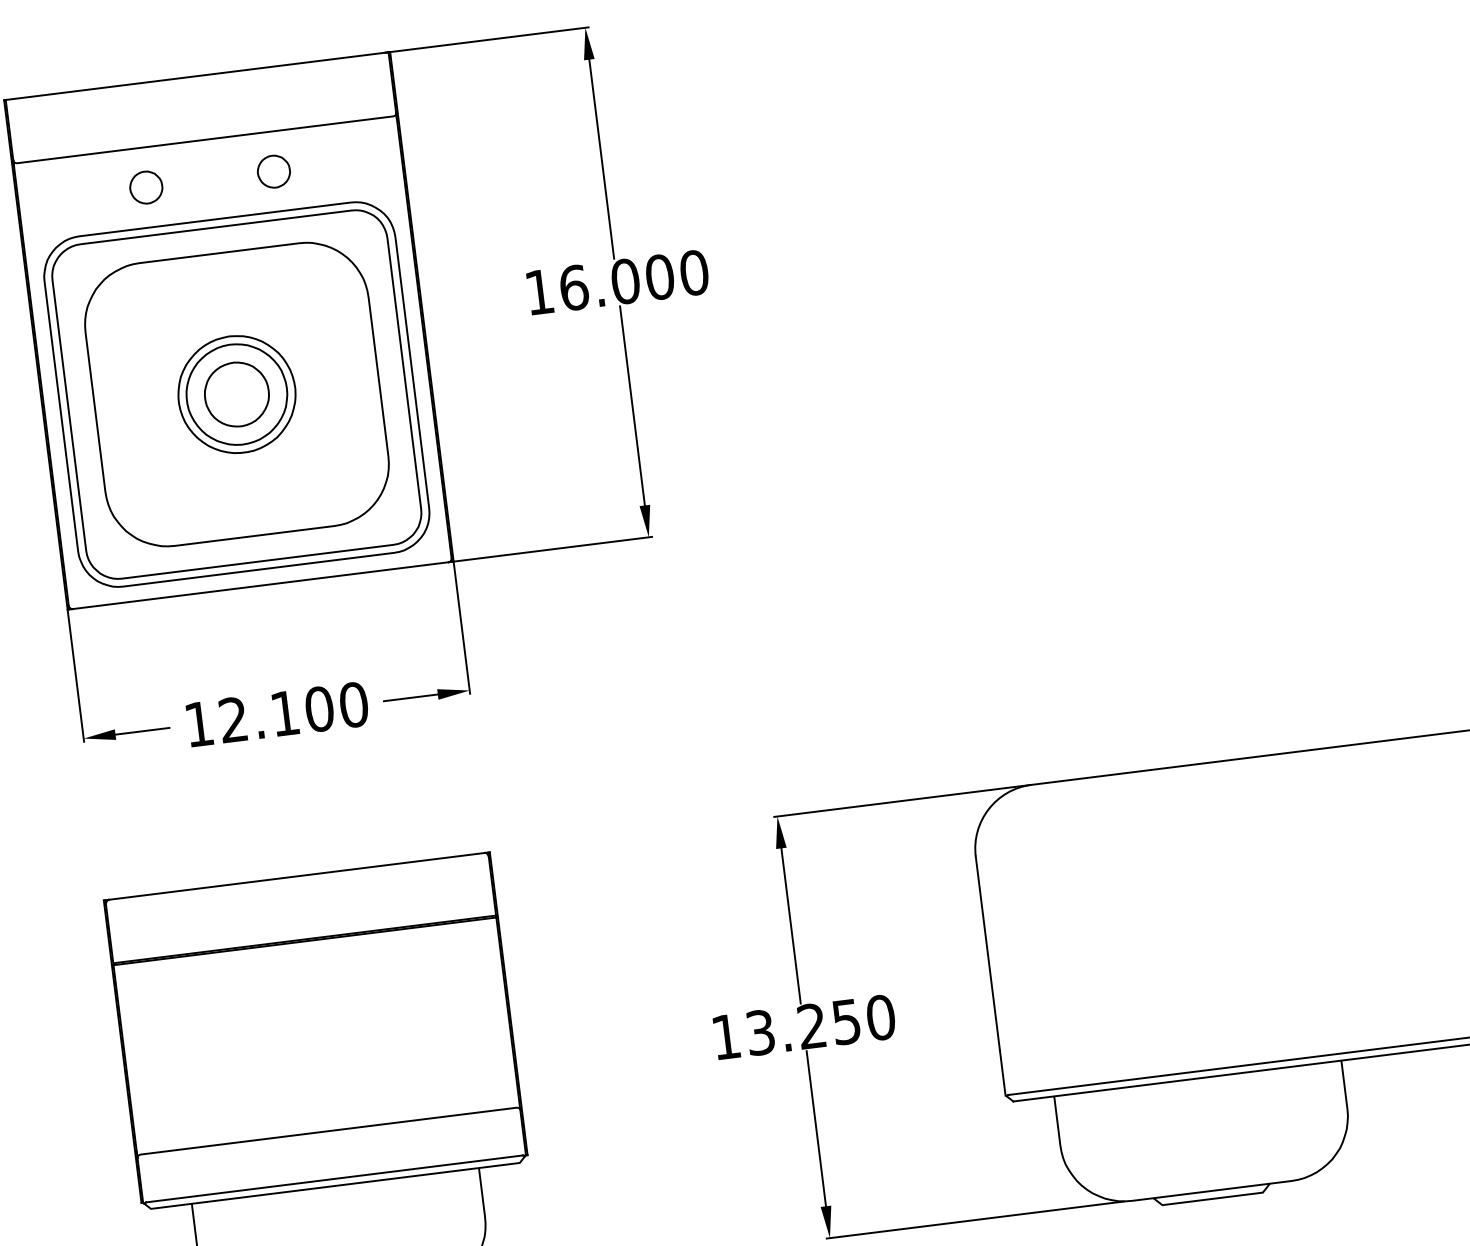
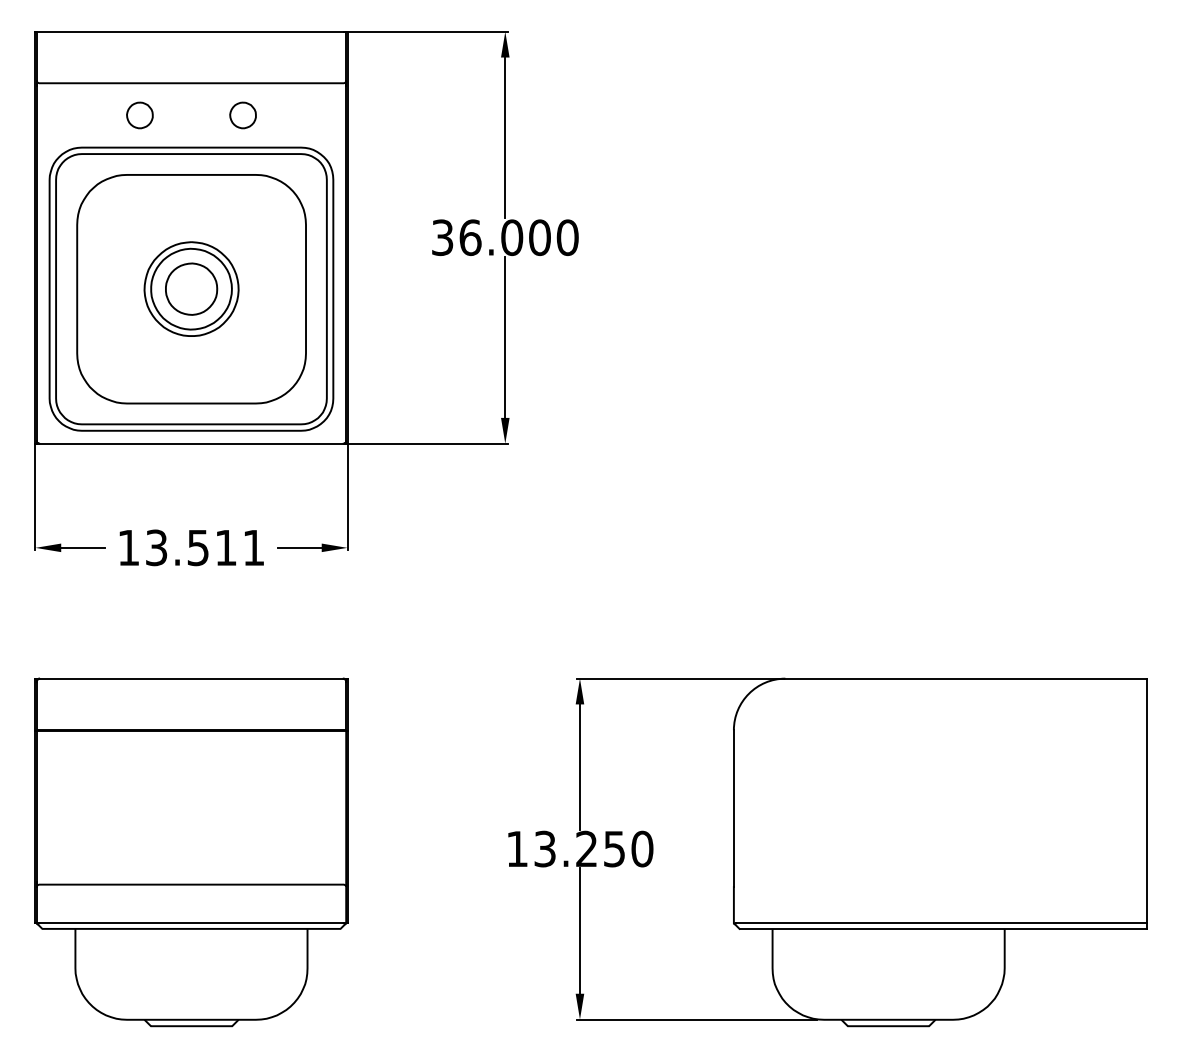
text: (539, 291) -> (442, 237), 16.000 -> 36.000
text: (293, 711) -> (205, 547), 12.100 -> 13.511

